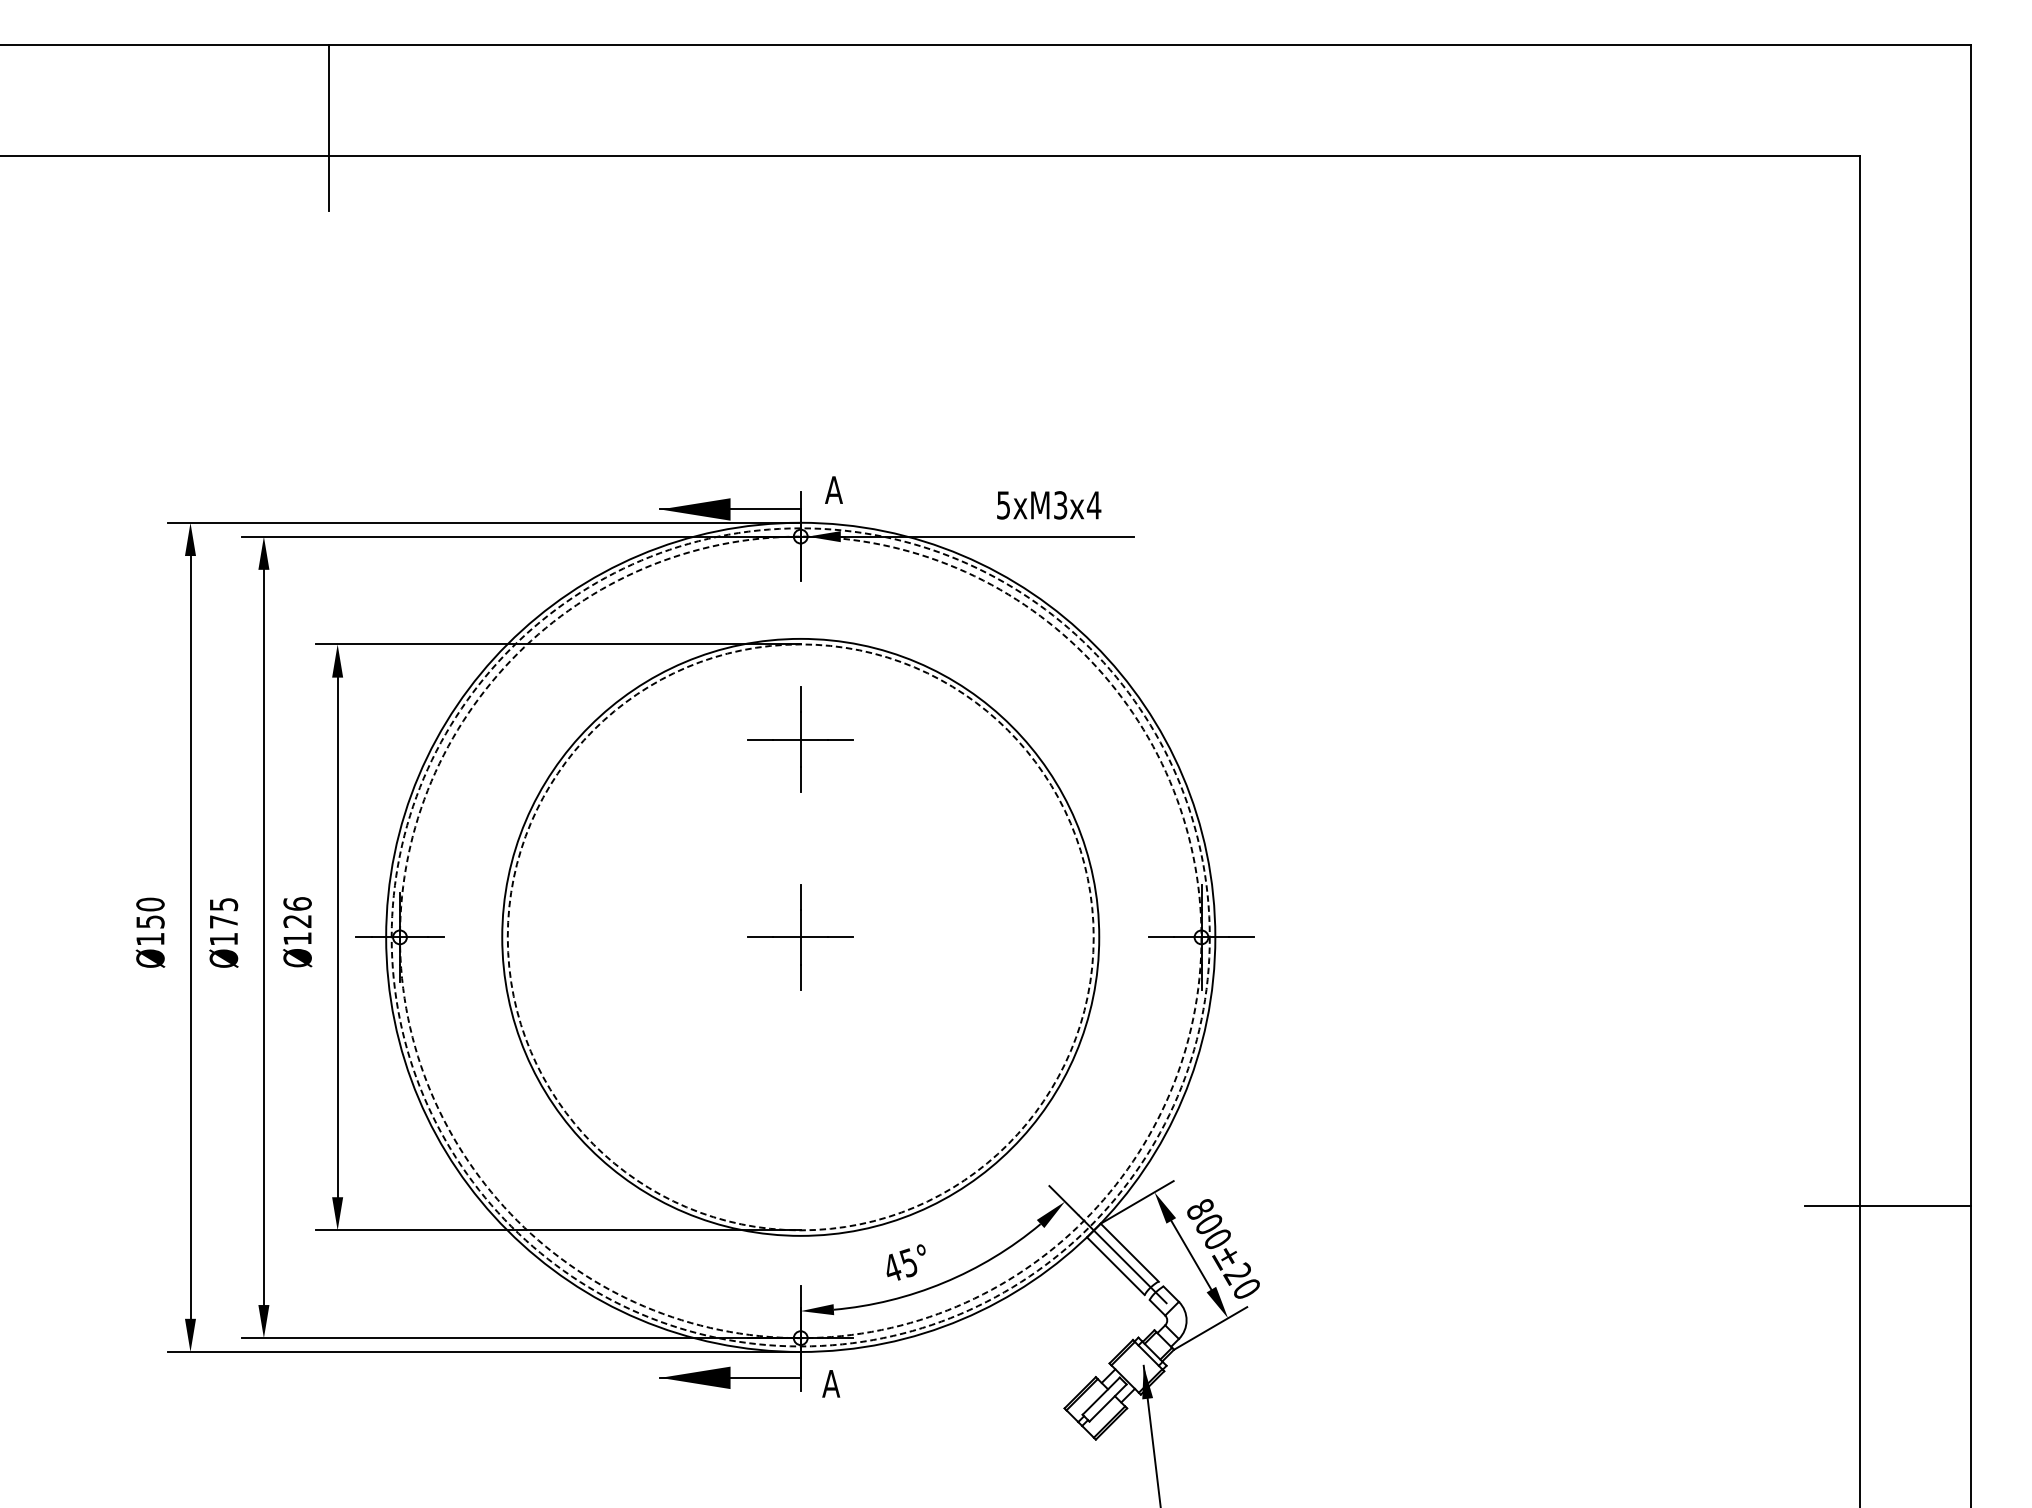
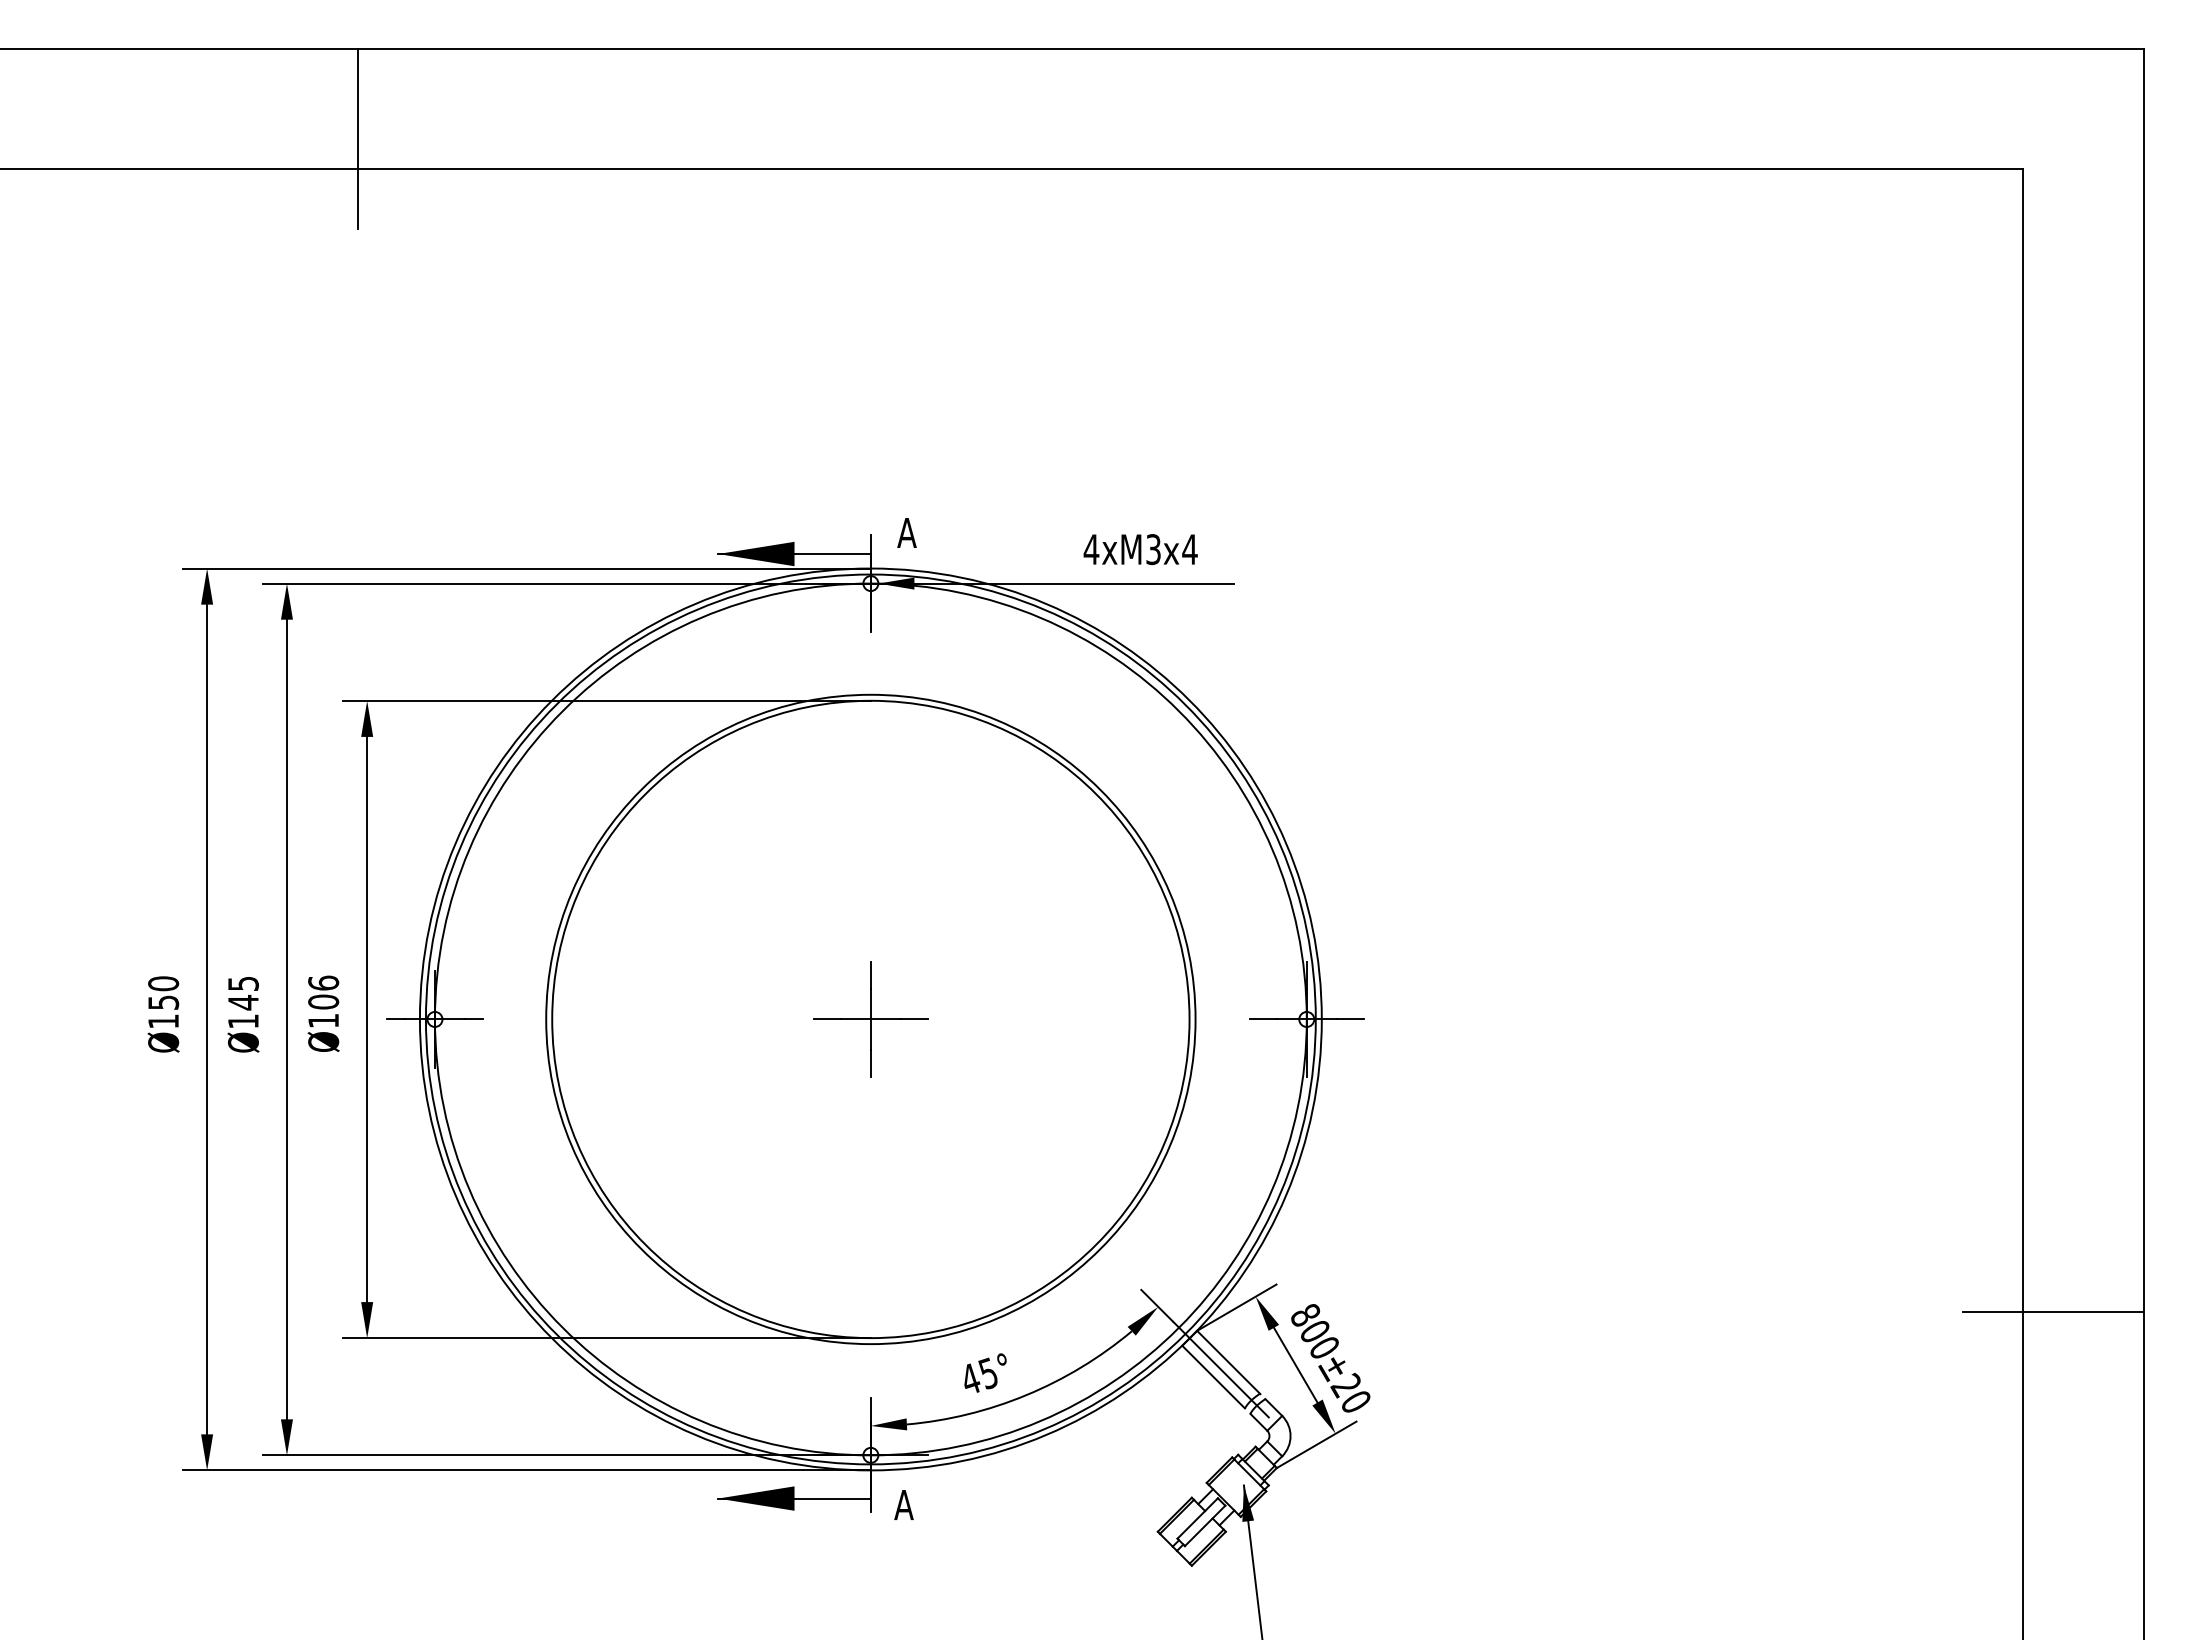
text: (1003, 505) -> (1091, 549), 5xM3 -> 4xM3
part: (800, 739) -> (870, 804), removed
text: (297, 920) -> (323, 1001), Ø126 -> Ø106
text: (223, 921) -> (243, 1002), Ø175 -> Ø145
circle: (800, 937) -> (870, 1019), dashed -> solid
circle: (800, 937) -> (870, 1019), dashed -> solid
circle: (800, 937) -> (870, 1019), dashed -> solid

